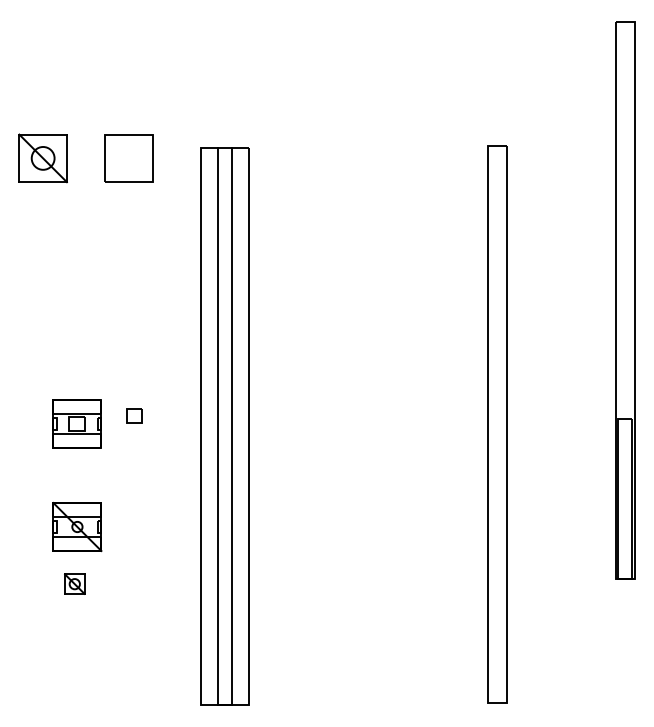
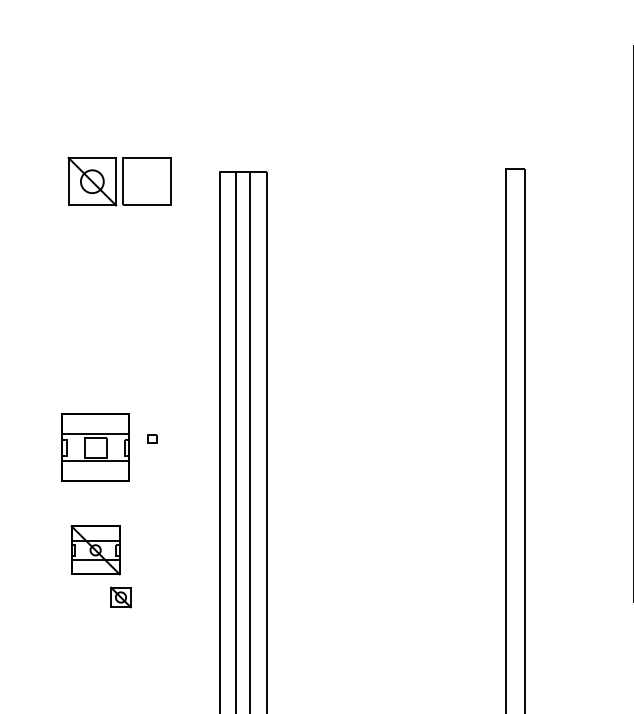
part: (42, 158) -> (91, 181), moved
part: (134, 415) -> (152, 438), size x0.6
part: (76, 423) -> (94, 446), size x1.4
part: (74, 583) -> (120, 596), moved

